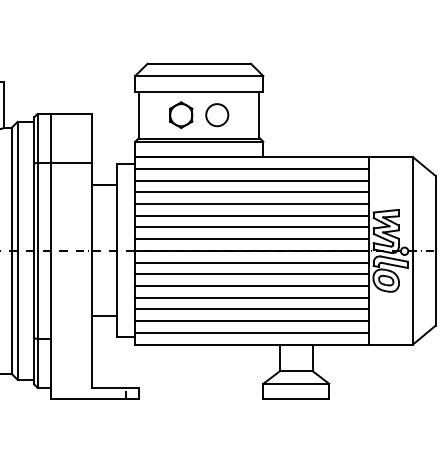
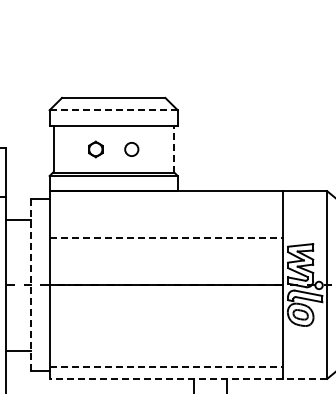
line: (199, 76) -> (113, 110), solid -> dashed
line: (259, 114) -> (173, 148), solid -> dashed
part: (181, 115) -> (95, 149), size x0.6
circle: (217, 115) -> (131, 149), size x0.6
line: (251, 168) -> (165, 202), removed
line: (251, 180) -> (165, 214), removed
line: (251, 192) -> (165, 226), removed
line: (251, 204) -> (165, 238), solid -> dashed
line: (251, 215) -> (165, 249), removed
line: (251, 227) -> (165, 261), removed
line: (251, 239) -> (165, 273), removed
line: (116, 251) -> (30, 285), solid -> dashed
line: (251, 262) -> (165, 296), removed
line: (251, 274) -> (165, 308), removed
line: (251, 285) -> (165, 319), removed
line: (251, 297) -> (165, 331), removed
line: (251, 309) -> (165, 343), removed
line: (251, 321) -> (165, 355), removed
line: (251, 332) -> (165, 366), solid -> dashed
line: (274, 344) -> (188, 378), solid -> dashed

